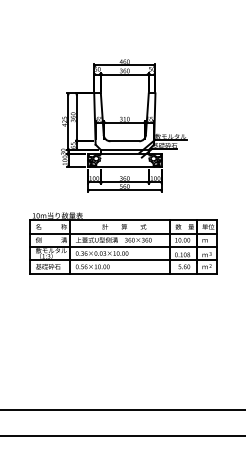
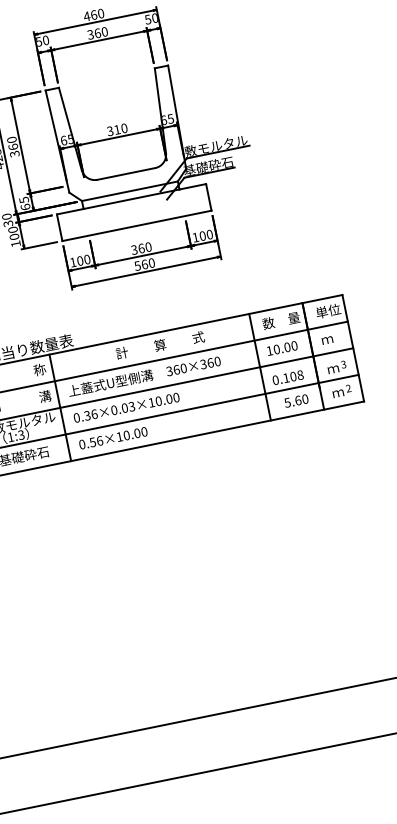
hatch: (93, 160) -> (71, 225), removed
hatch: (155, 160) -> (195, 199), removed

